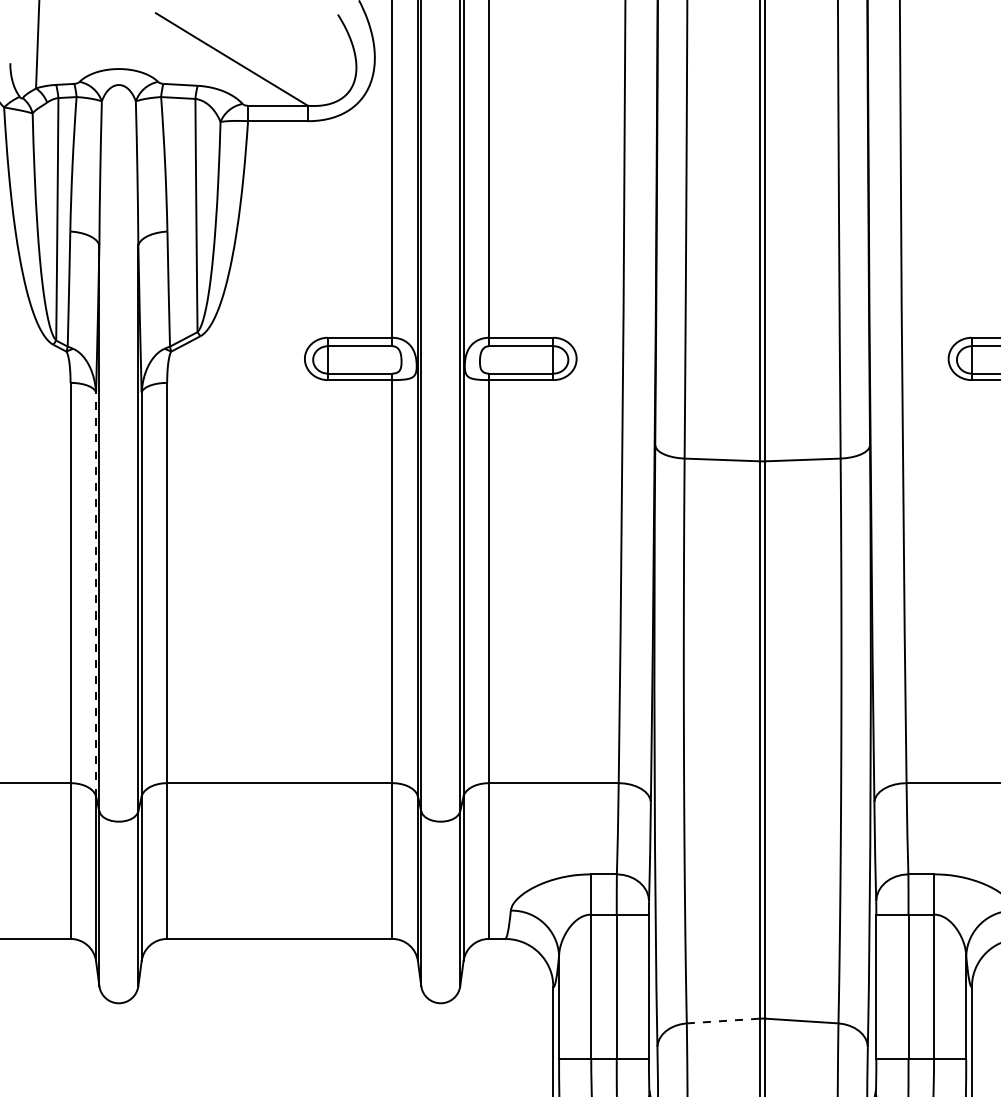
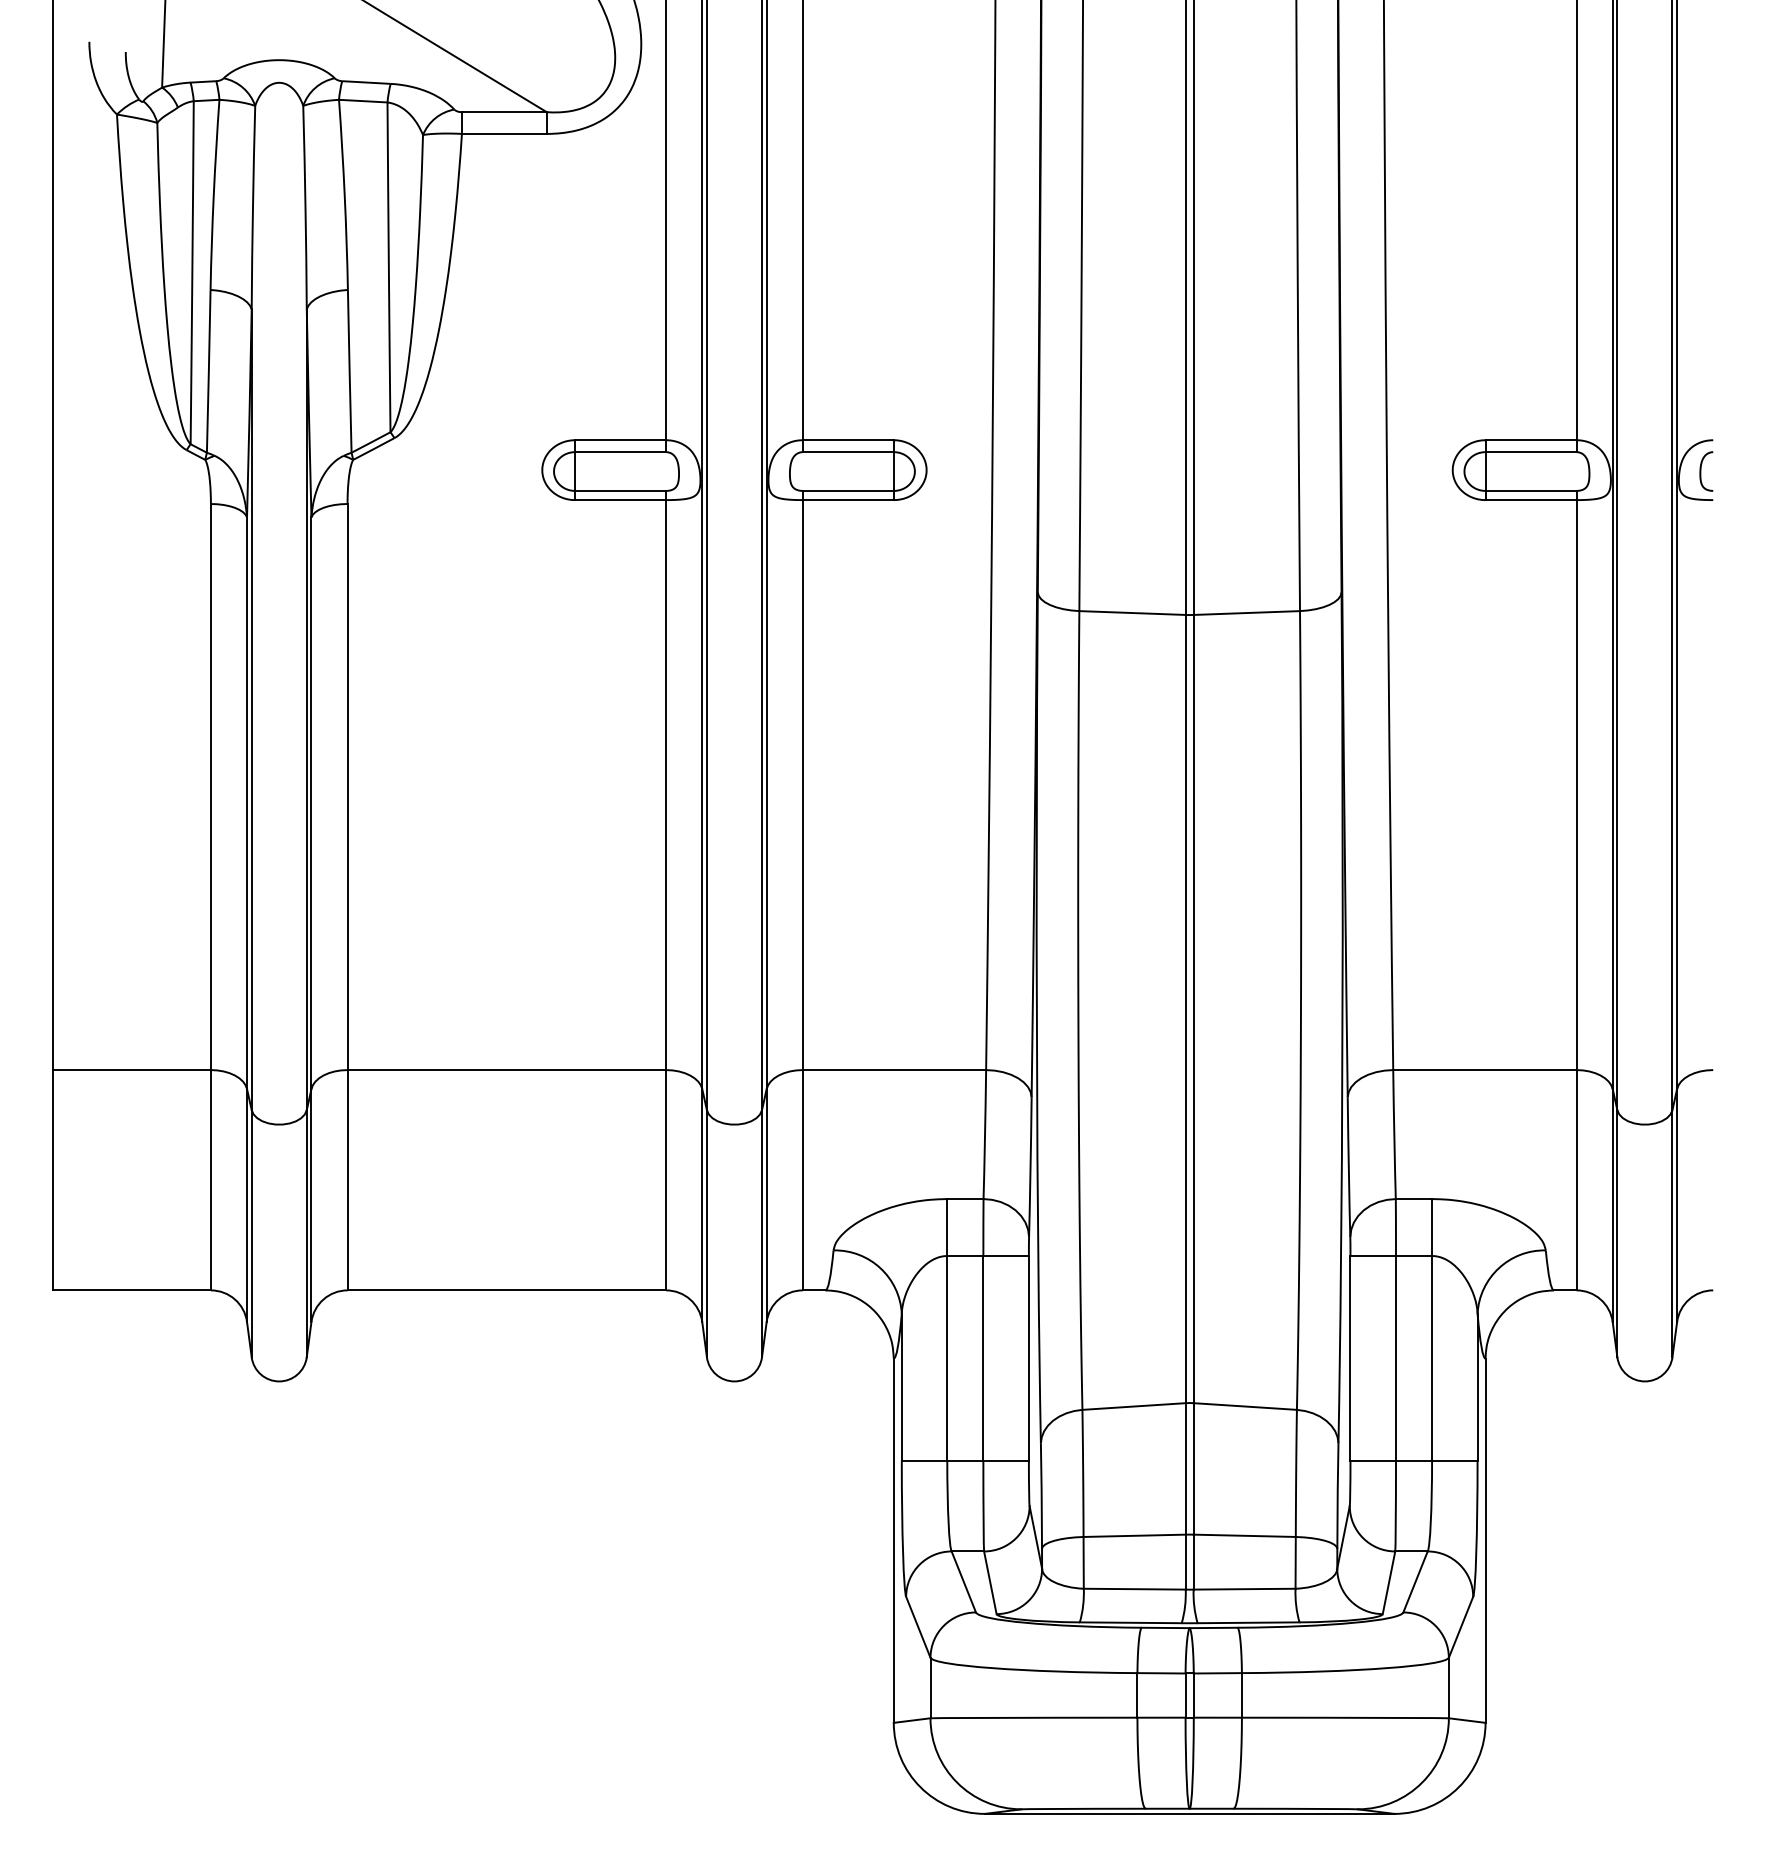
line: (96, 594) -> (247, 803), dashed -> solid
line: (723, 1021) -> (1134, 1406), dashed -> solid

